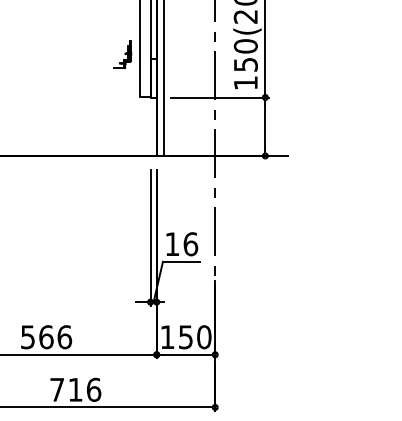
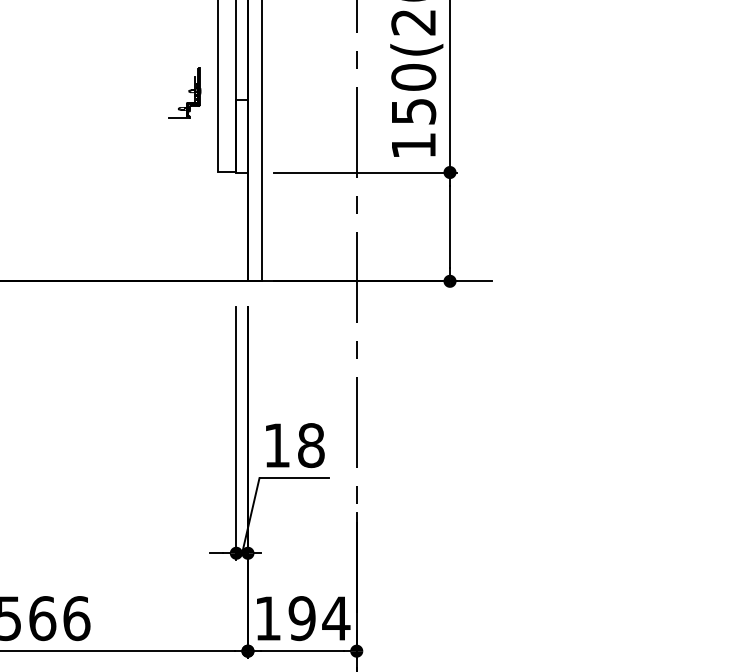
text: (190, 244) -> (310, 445), 16 -> 18
text: (194, 337) -> (318, 619), 150 -> 194

